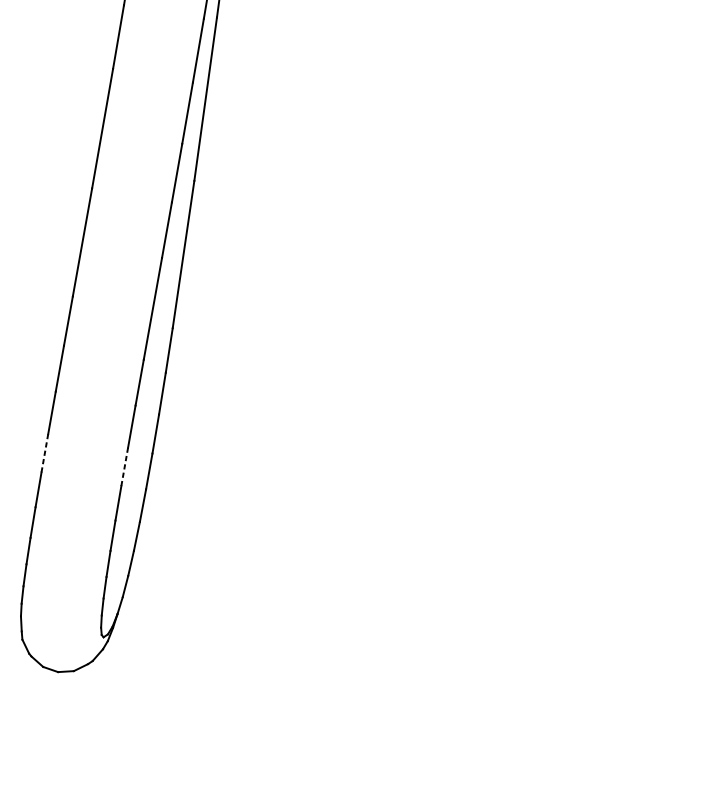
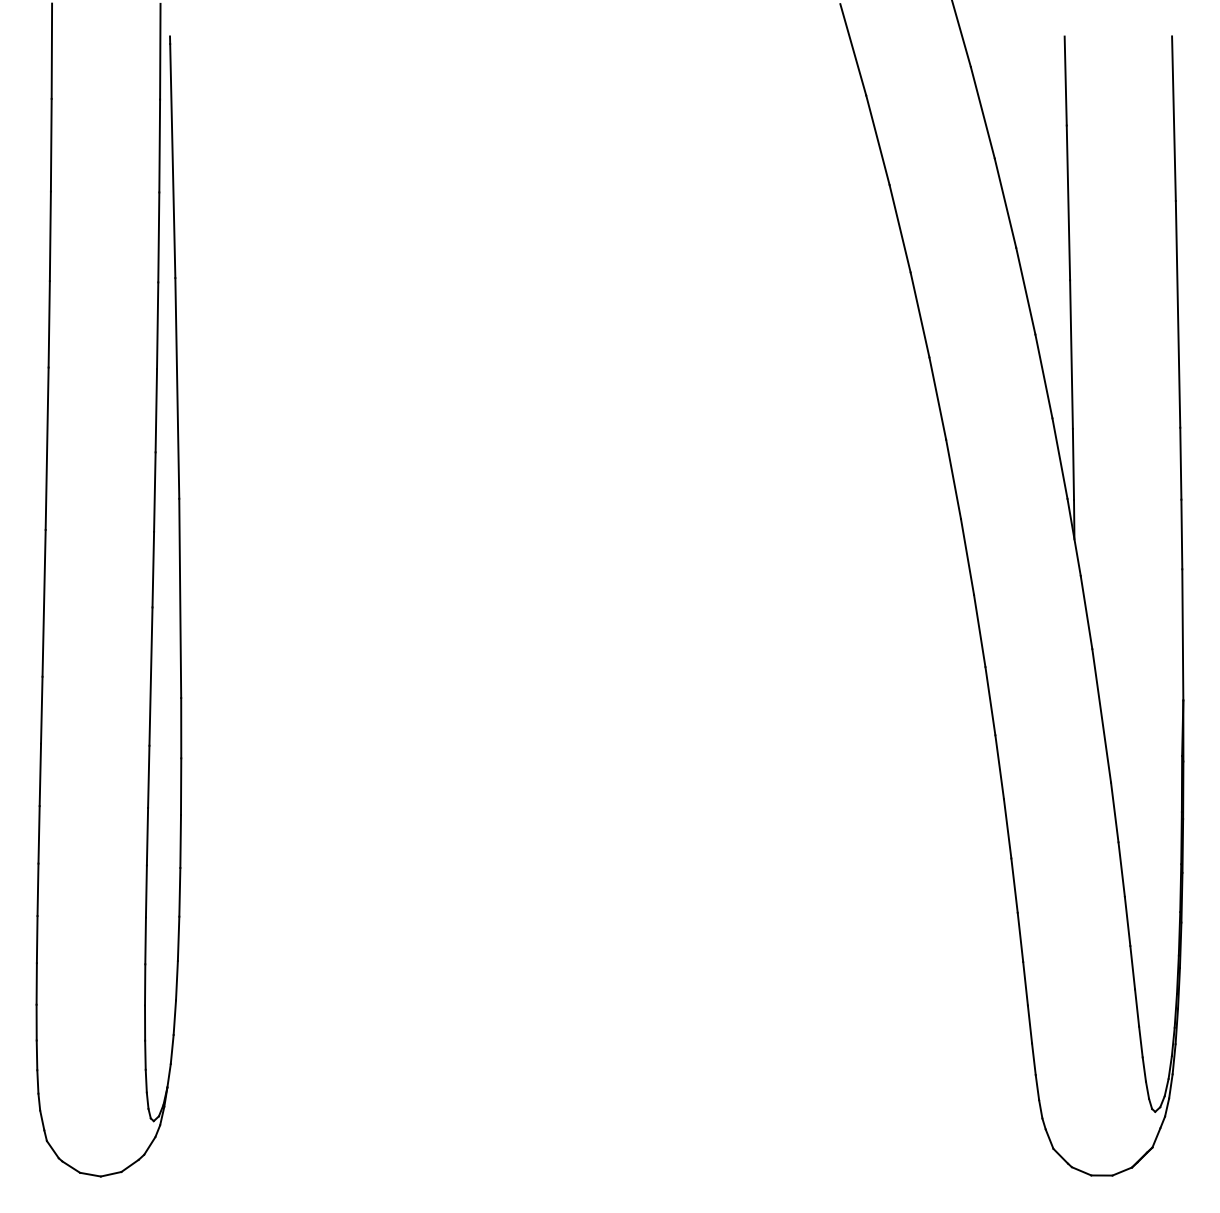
line: (45, 453) -> (38, 889), dashed -> solid
line: (124, 466) -> (146, 890), dashed -> solid

